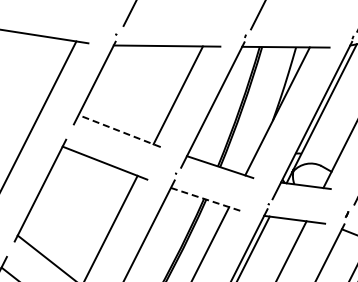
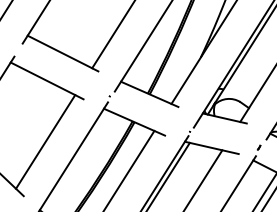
line: (119, 130) -> (62, 52), dashed -> solid
line: (206, 199) -> (134, 122), dashed -> solid

